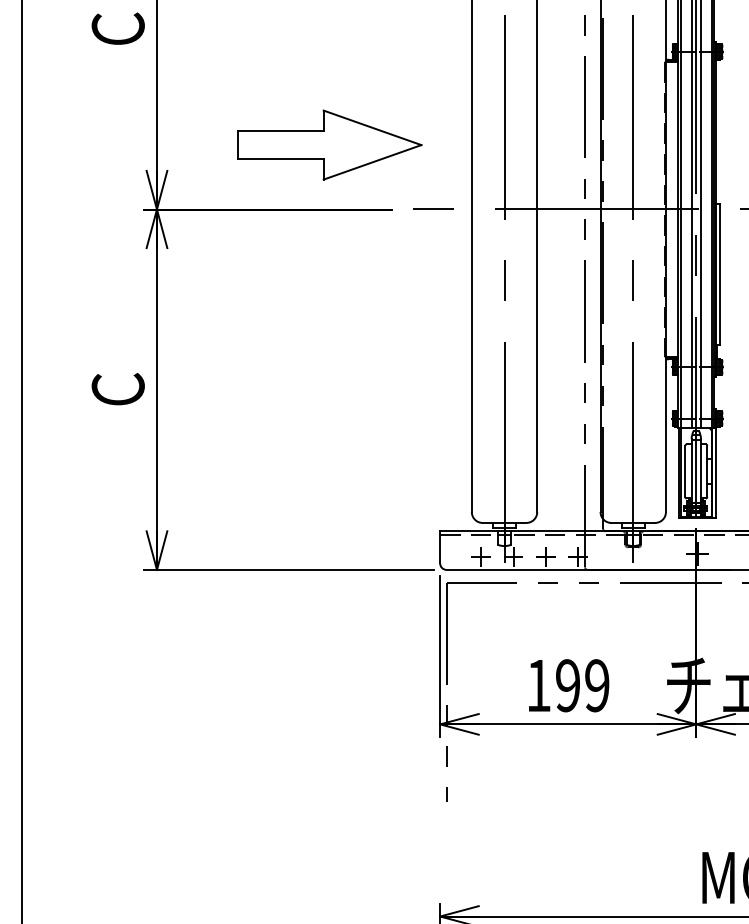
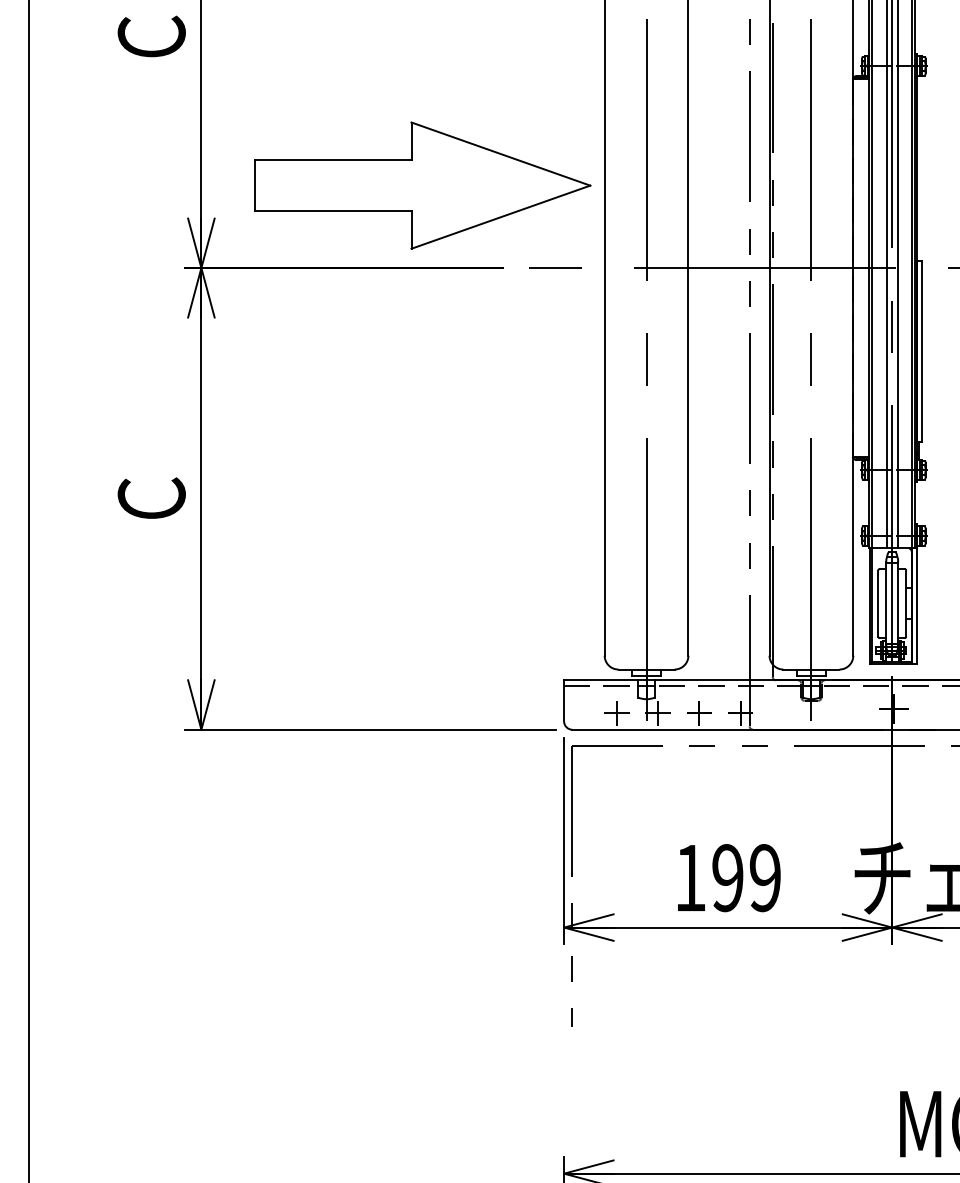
part: (329, 145) -> (422, 185), size x1.43

